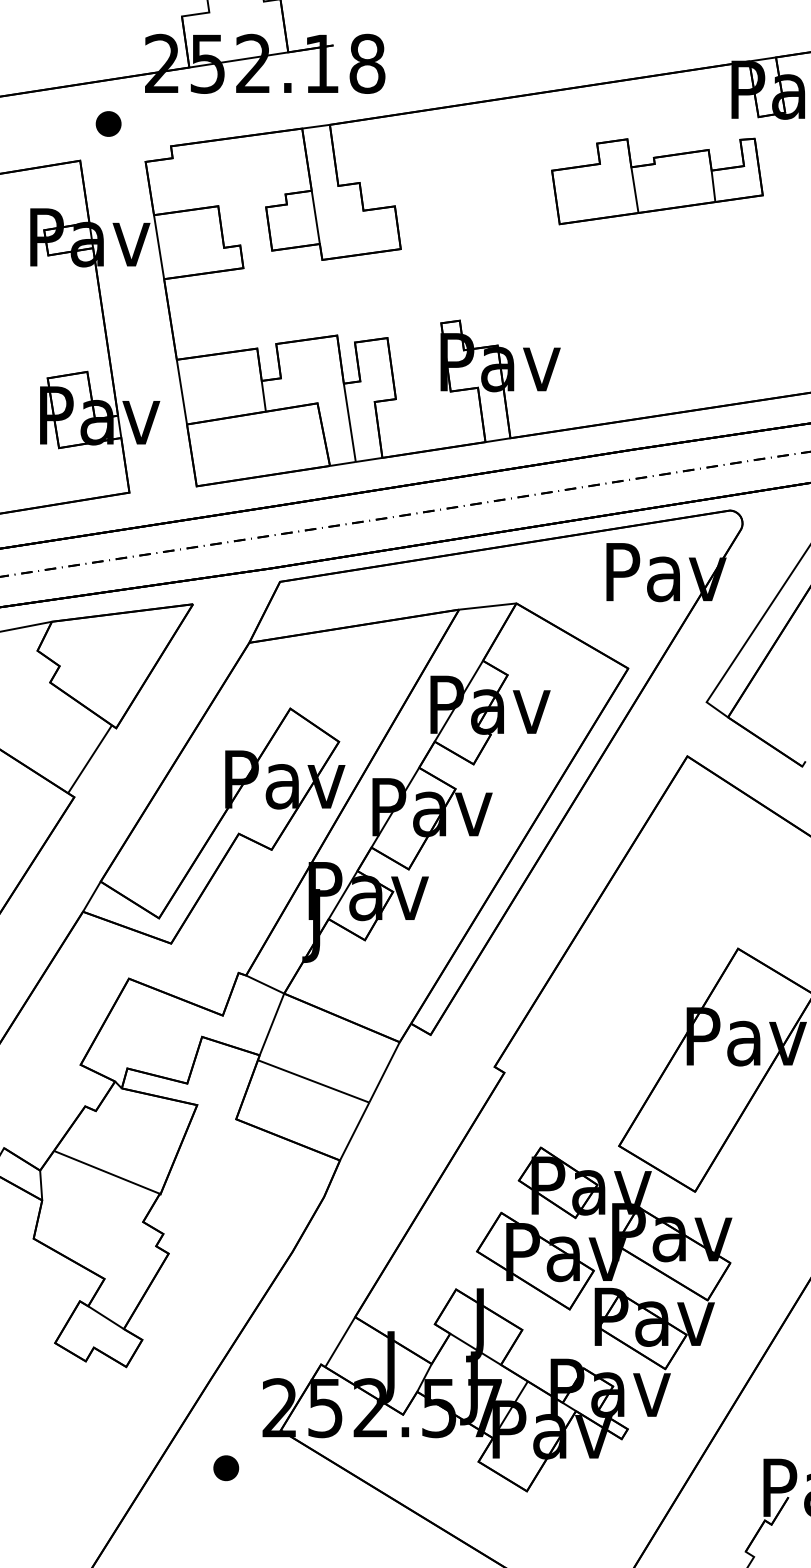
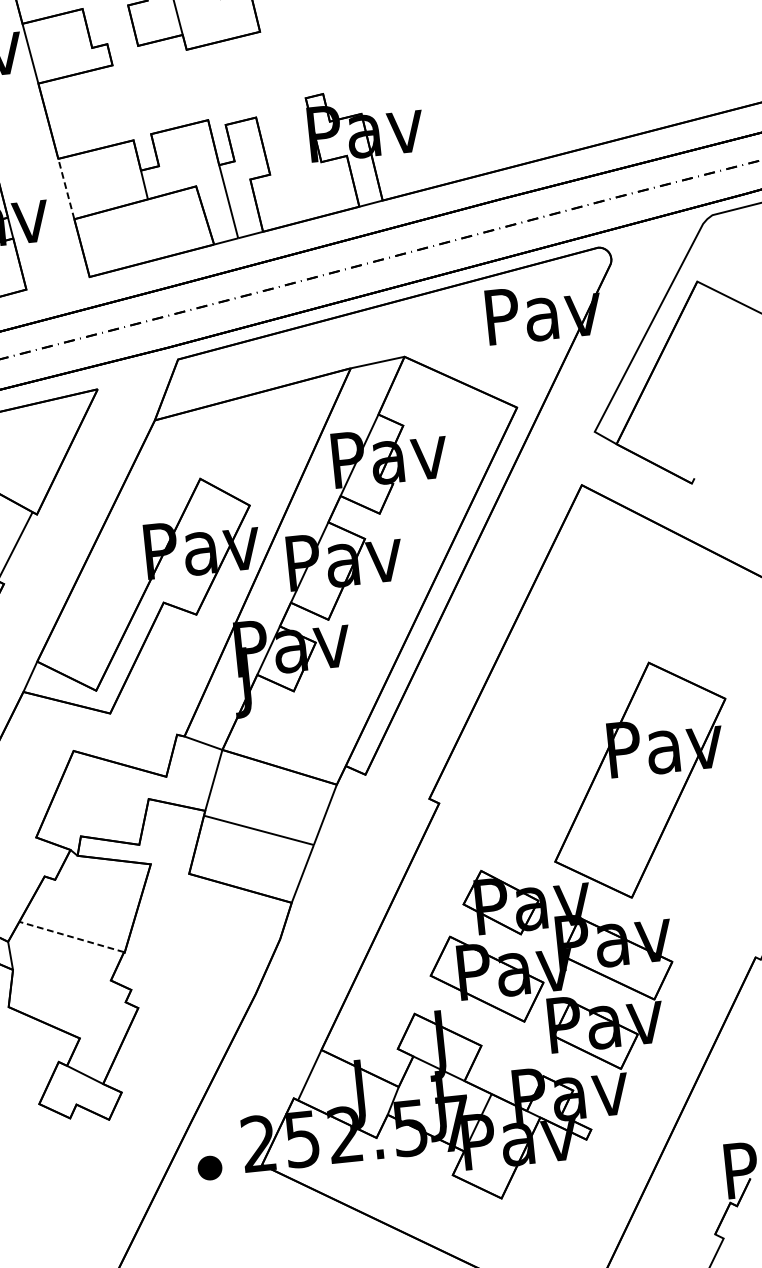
line: (181, 392) -> (65, 189), solid -> dashed
line: (106, 1172) -> (71, 937), solid -> dashed
part: (226, 1468) -> (210, 1168), moved

